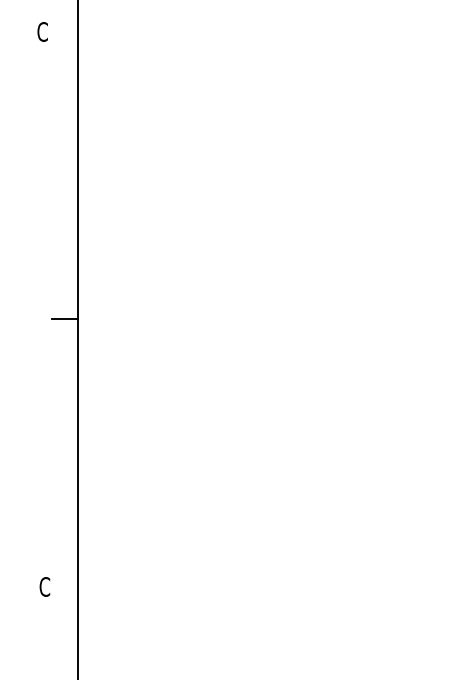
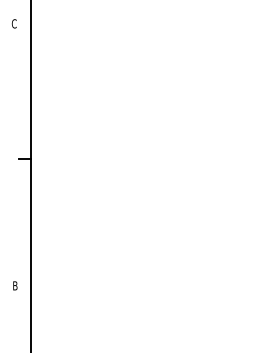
text: (45, 586) -> (15, 285), C -> B

